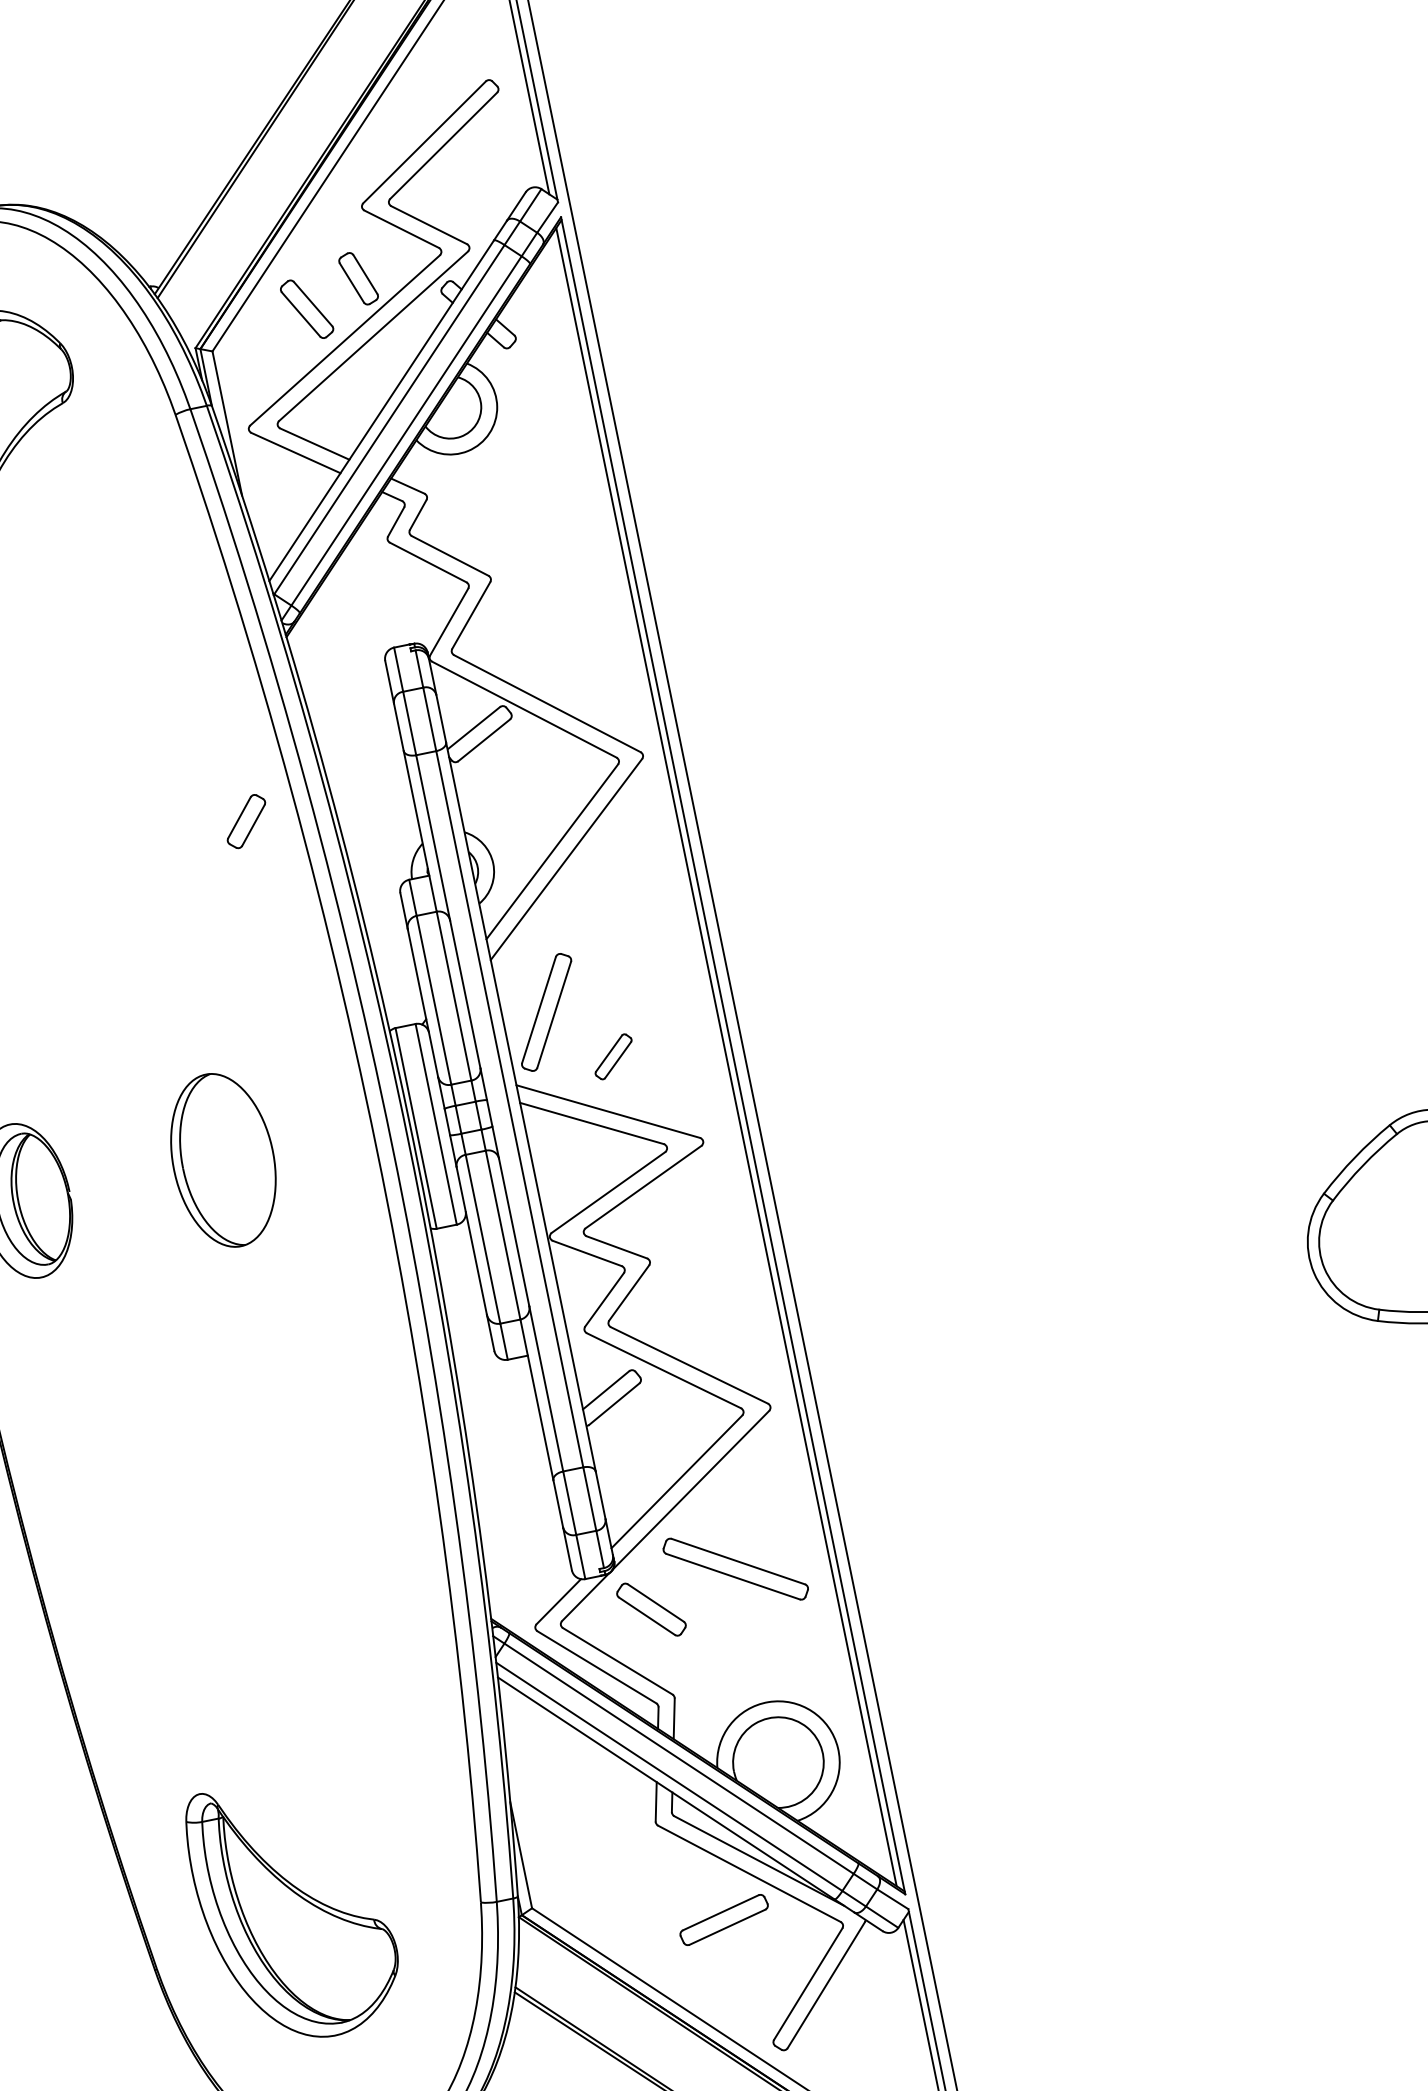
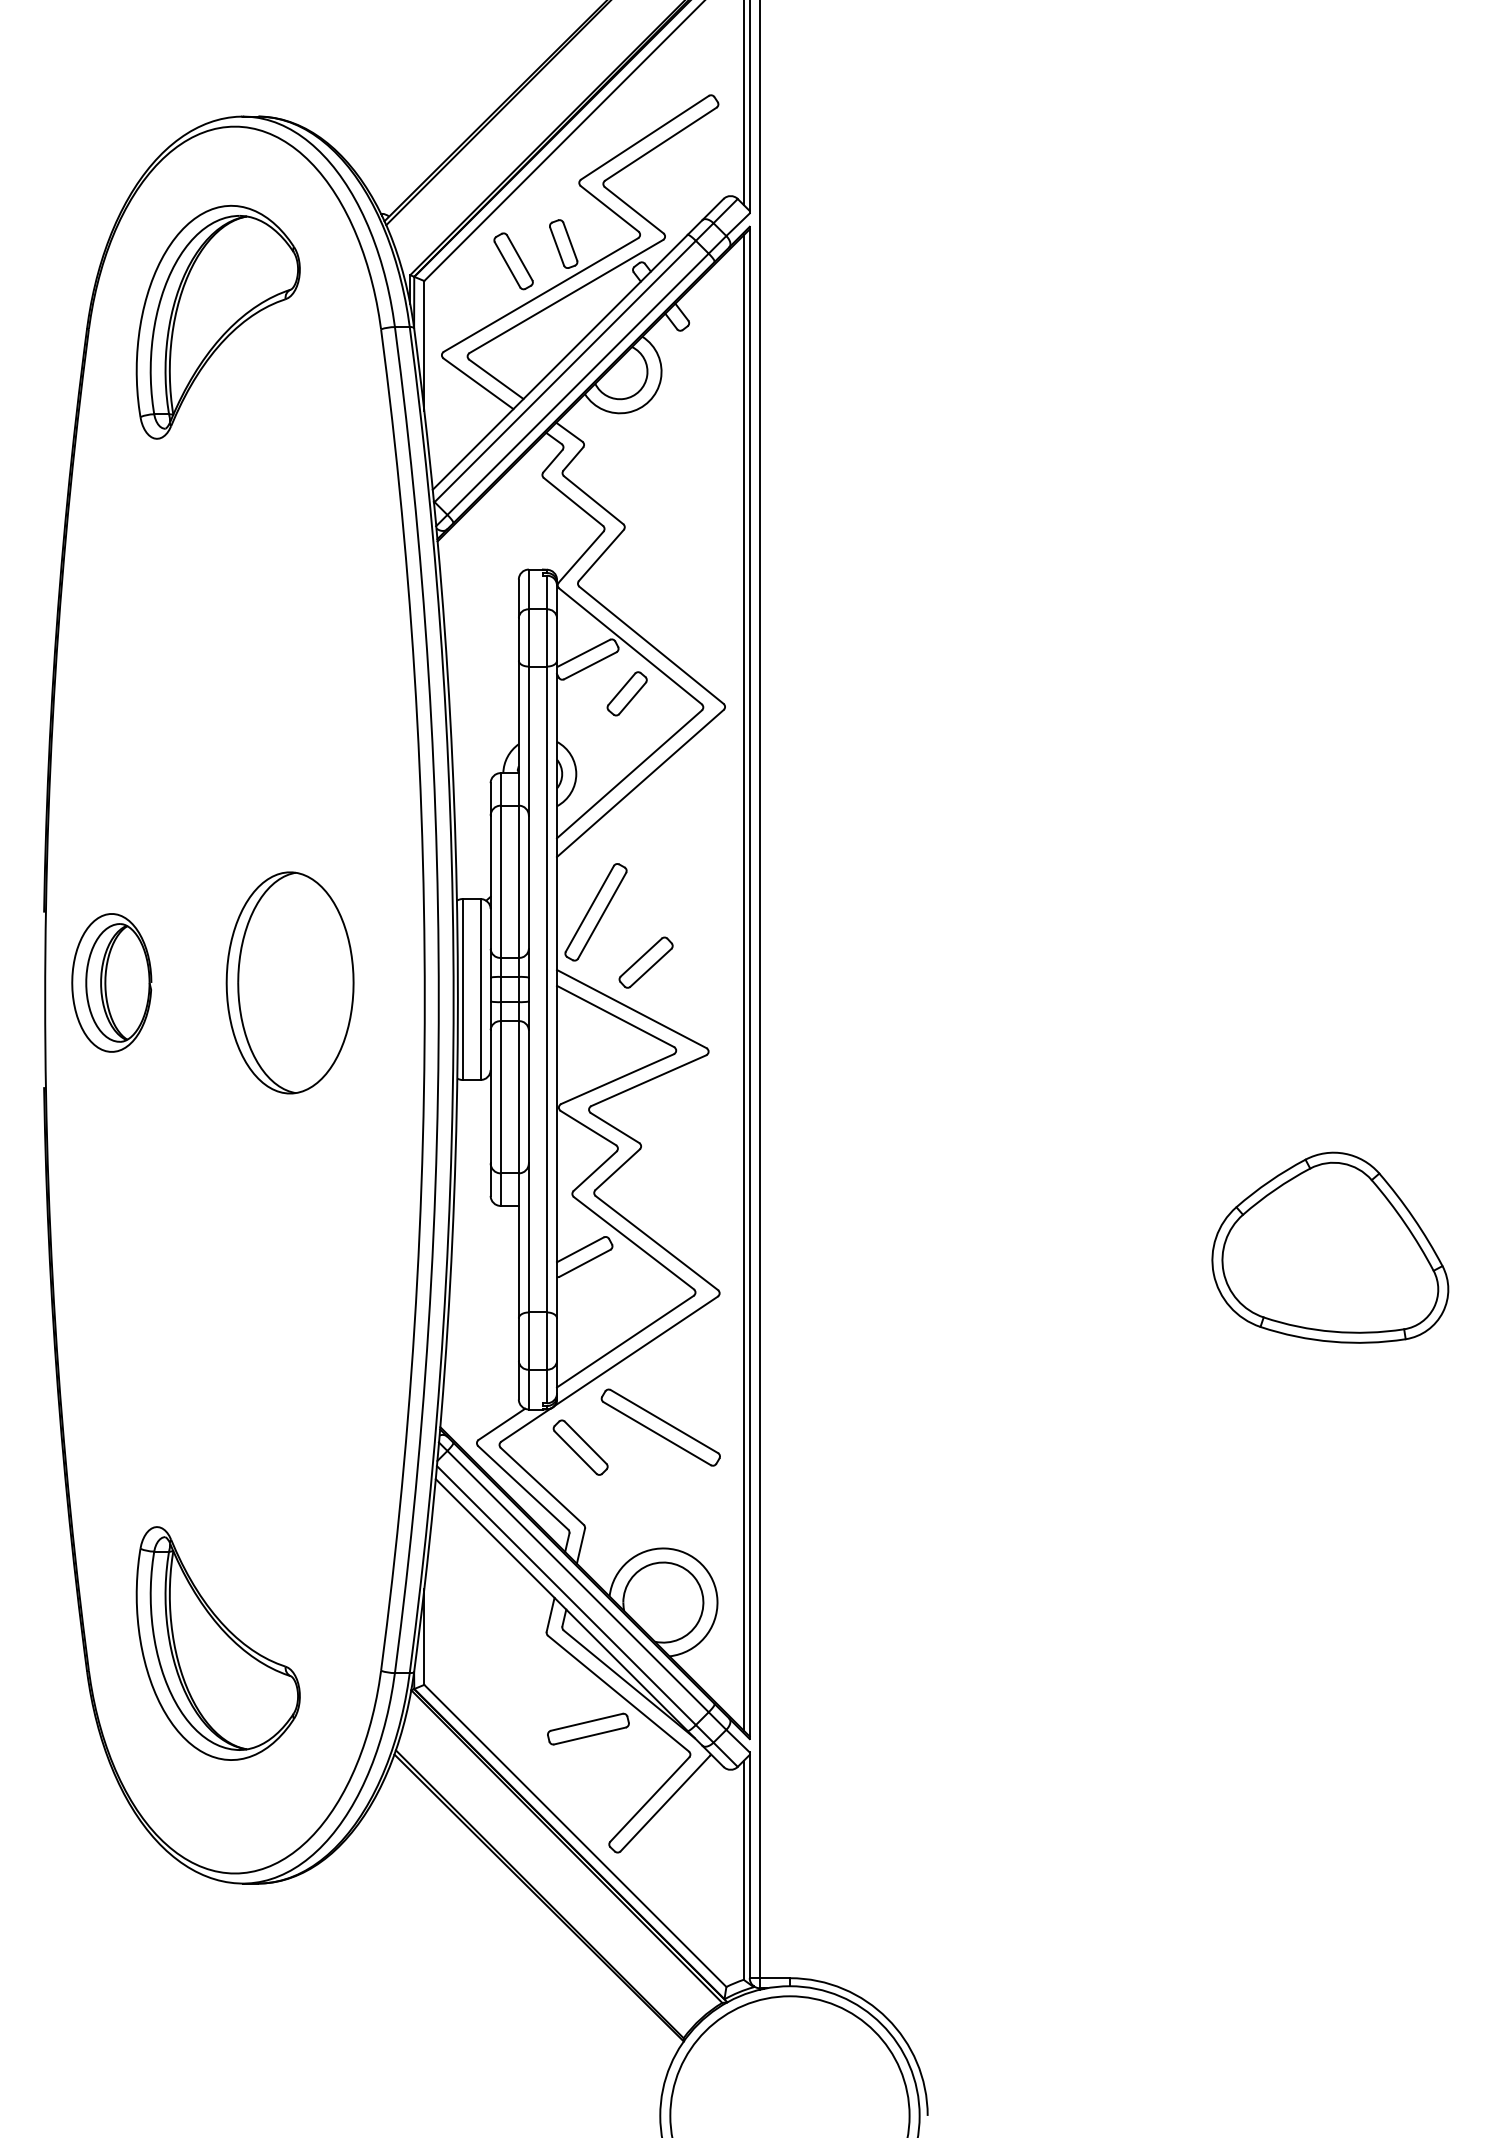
part: (245, 821) -> (626, 693), moved
part: (612, 1056) -> (645, 962), size x1.43
part: (222, 1160) -> (289, 982), size x1.43

